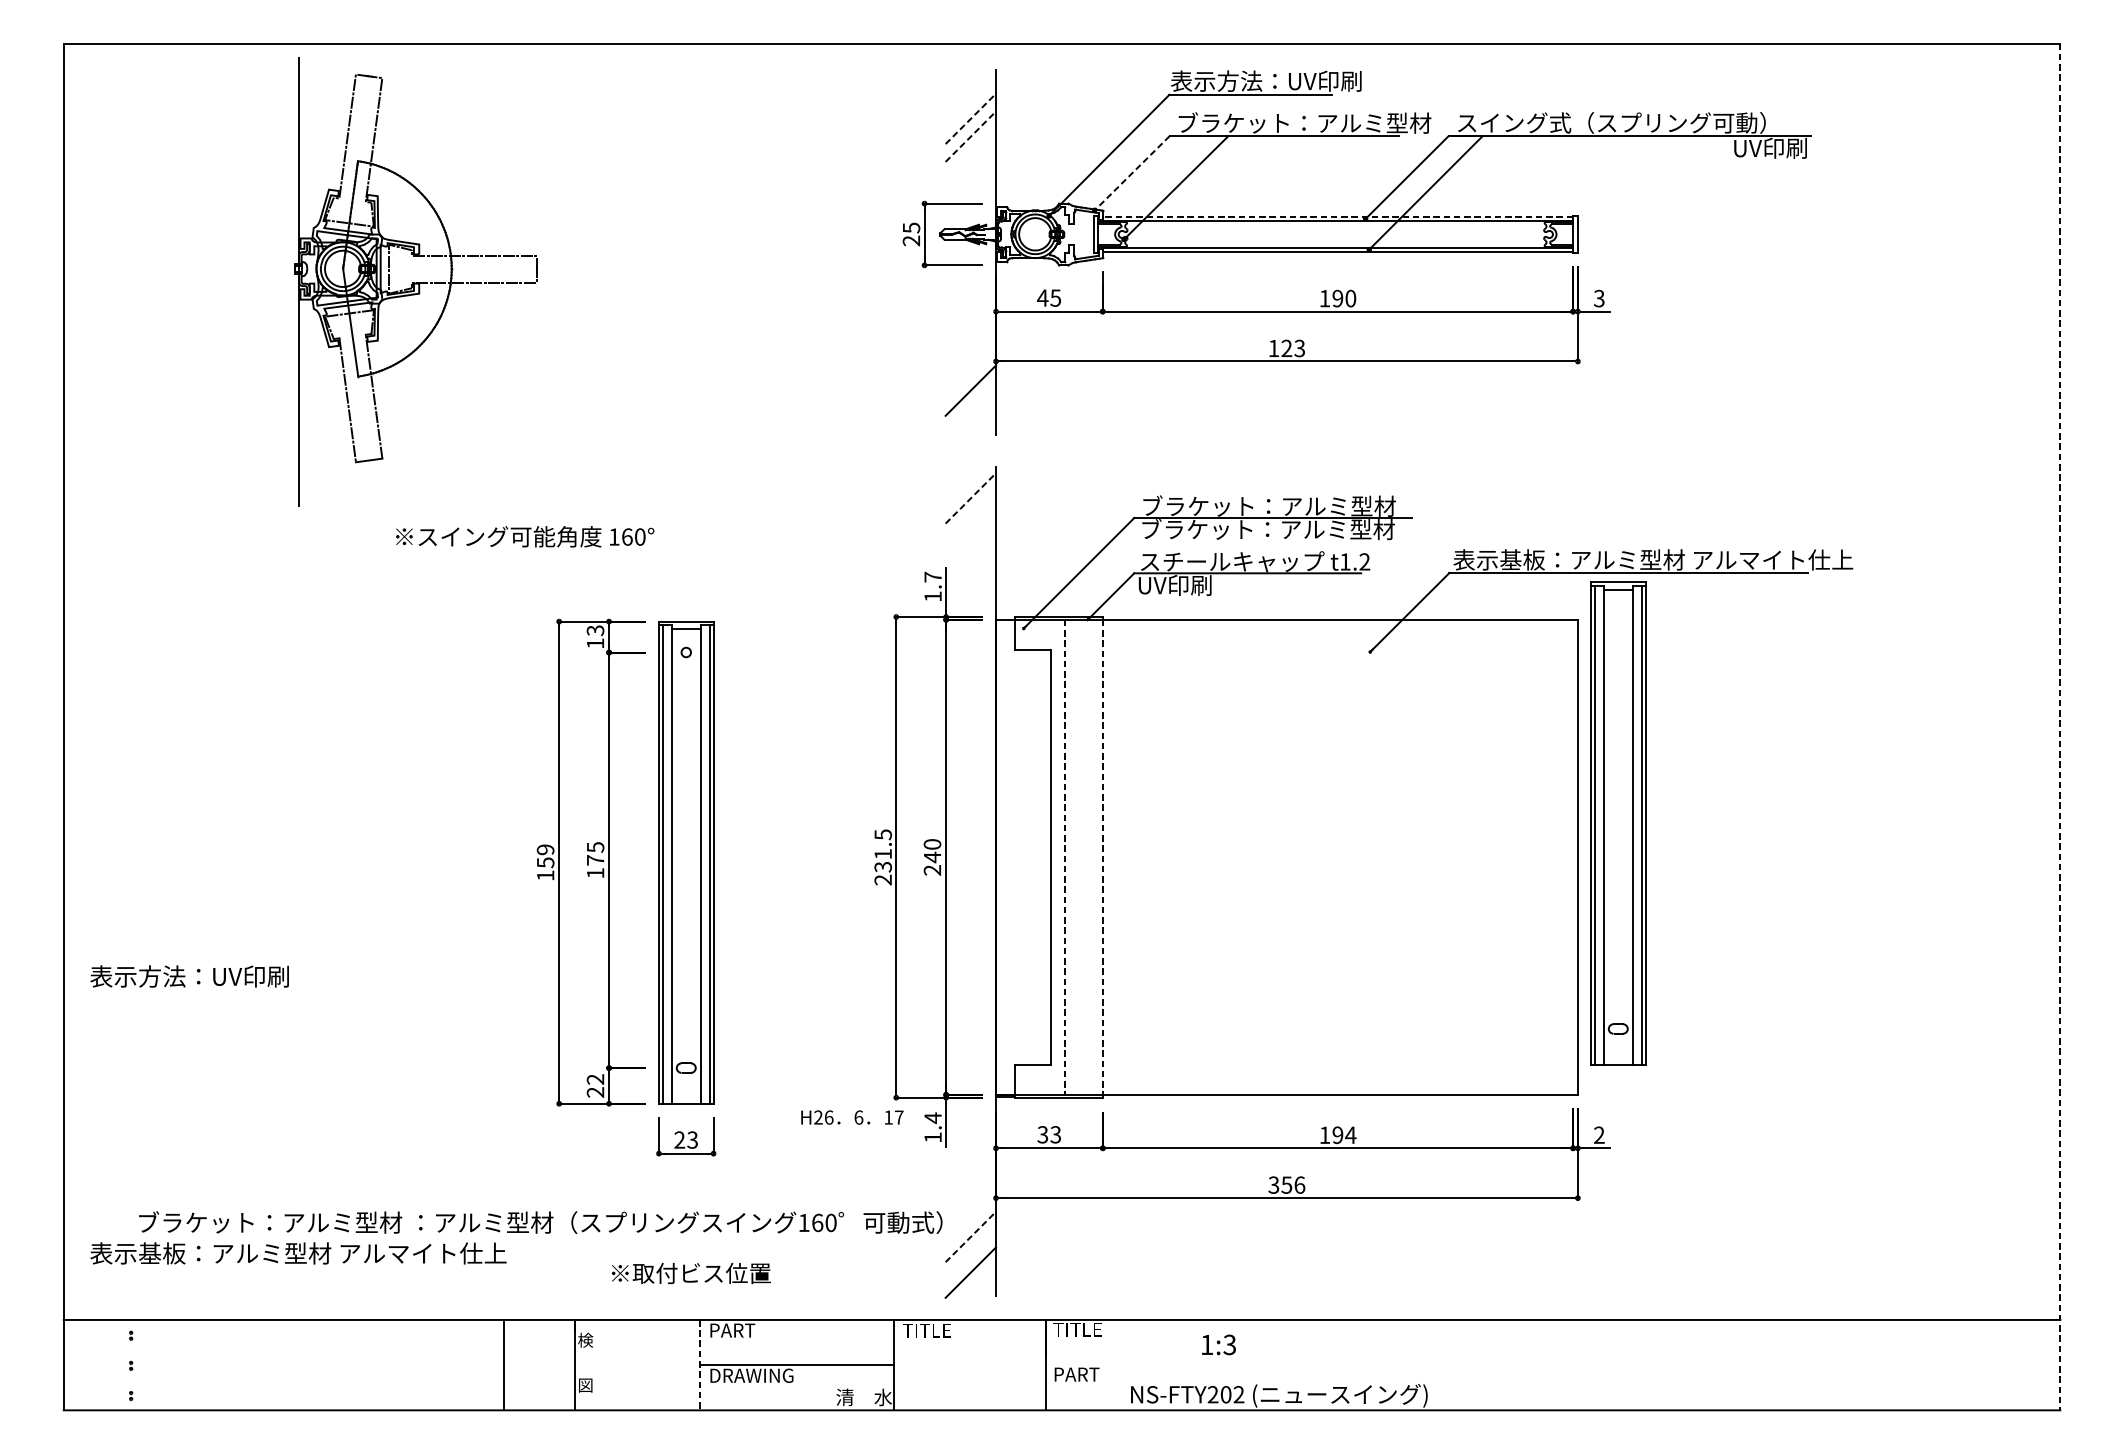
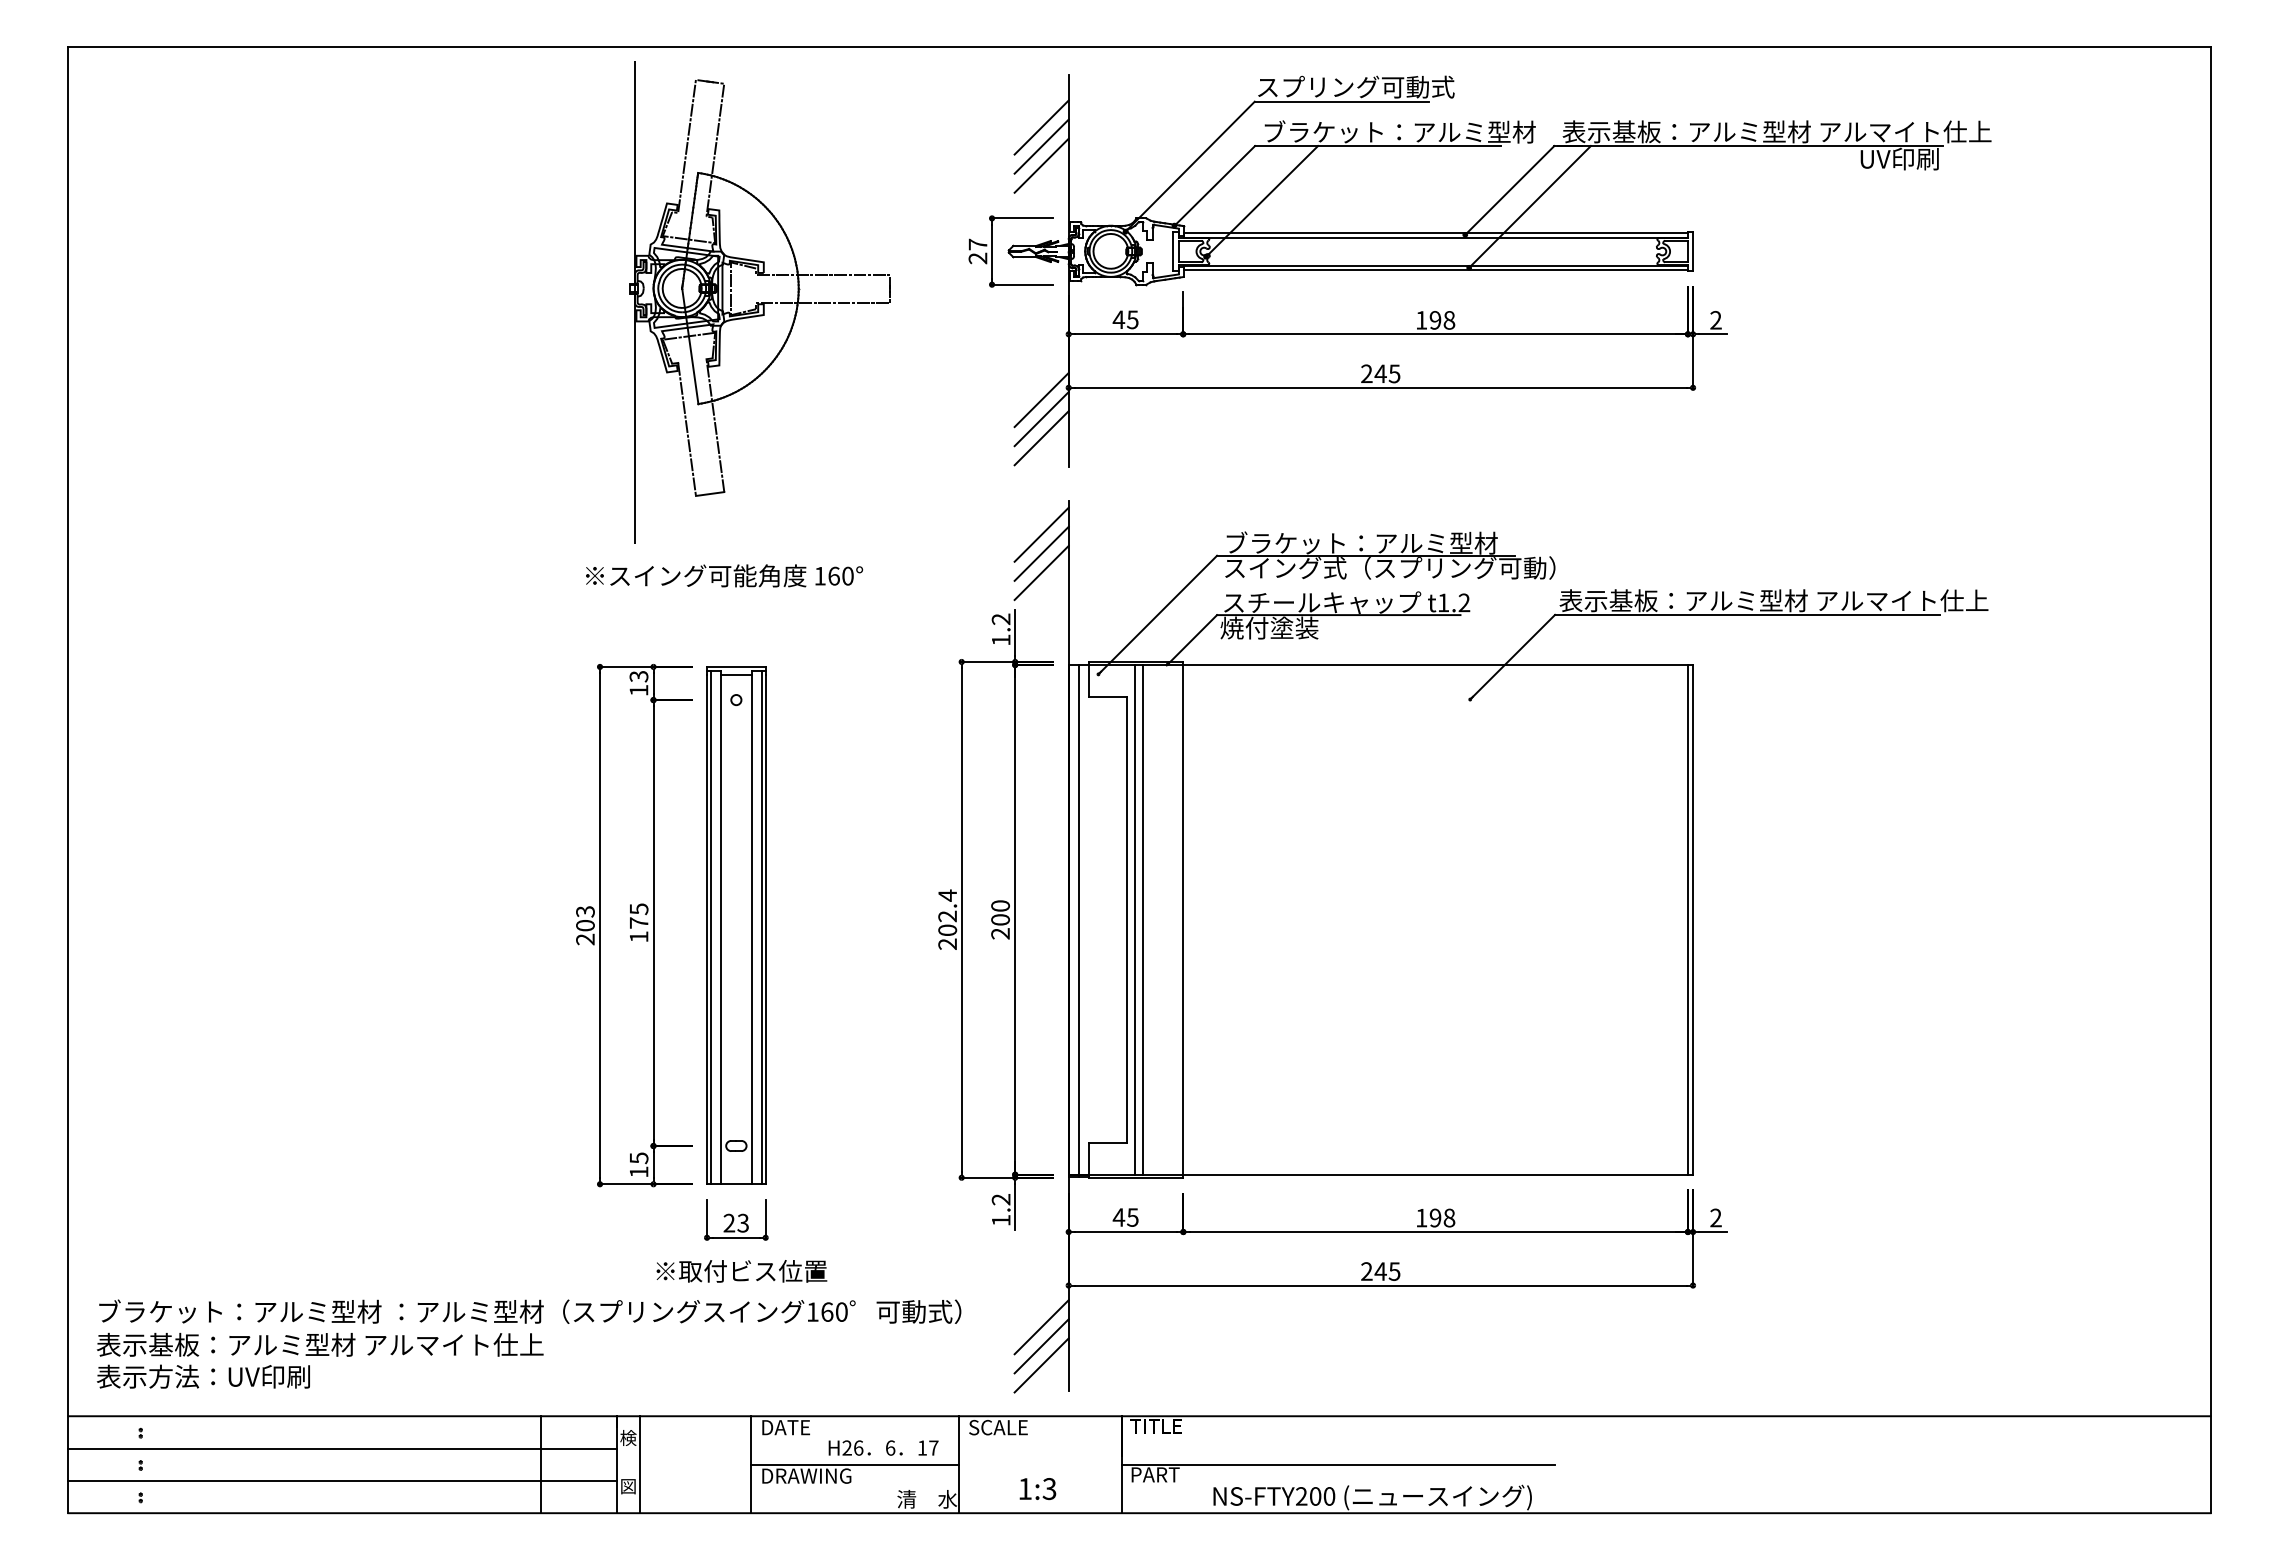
text: (1266, 80) -> (1358, 86), 表示方法：UV印刷 -> スプリング可動式
line: (971, 118) -> (1042, 127), dashed -> solid
text: (1655, 122) -> (1776, 131), スイング式（スプリング可動） -> 表示基板：アルミ型材 アルマイト仕上
line: (971, 136) -> (1042, 146), dashed -> solid
line: (970, 154) -> (1041, 165), added
line: (1131, 173) -> (1214, 186), dashed -> solid
line: (1337, 217) -> (1435, 233), dashed -> solid
text: (911, 227) -> (977, 244), 25 -> 27
part: (415, 281) -> (759, 302), moved
text: (1350, 298) -> (1449, 320), 190 -> 198
text: (1598, 298) -> (1715, 320), 3 -> 2
text: (1286, 348) -> (1380, 373), 123 -> 245
line: (970, 372) -> (1041, 399), added
line: (970, 408) -> (1041, 438), added
line: (971, 498) -> (1042, 534), dashed -> solid
line: (970, 515) -> (1041, 553), added
text: (1295, 528) -> (1390, 567), ブラケット：アルミ型材 -> スイング式（スプリング可動）
line: (970, 533) -> (1041, 572), added
text: (525, 536) -> (724, 575), moved
text: (932, 577) -> (1000, 619), 1.7 -> 1.2
text: (1183, 584) -> (1269, 627), UV印刷 -> 焼付塗装
line: (2060, 727) -> (2210, 780), dashed -> solid
part: (1618, 823) -> (1736, 883), removed
text: (883, 850) -> (947, 912), 231.5 -> 202.4
text: (932, 857) -> (1000, 919), 240 -> 200
line: (1057, 857) -> (1134, 919), added
line: (1064, 857) -> (1142, 919), dashed -> solid
line: (1103, 857) -> (1183, 919), dashed -> solid
line: (1572, 857) -> (1687, 919), added
line: (1005, 858) -> (1078, 921), added
text: (545, 862) -> (585, 925), 159 -> 203
text: (189, 976) -> (203, 1376), moved
text: (595, 1085) -> (638, 1164), 22 -> 15
text: (852, 1117) -> (883, 1447), moved
text: (932, 1117) -> (1000, 1199), 1.4 -> 1.2
text: (1048, 1134) -> (1125, 1217), 33 -> 45
text: (1350, 1134) -> (1449, 1217), 194 -> 198
text: (1286, 1185) -> (1380, 1271), 356 -> 245
text: (541, 1222) -> (530, 1311), moved
line: (971, 1236) -> (1042, 1326), dashed -> solid
line: (970, 1254) -> (1041, 1346), added
text: (691, 1273) -> (741, 1271), moved
text: (733, 1330) -> (787, 1427), PART -> DATE
text: (930, 1330) -> (998, 1427), TITLE -> SCALE
text: (1218, 1344) -> (1037, 1488), moved
line: (319, 1350) -> (342, 1448), added
line: (595, 1364) -> (639, 1464), added
line: (1247, 1364) -> (1338, 1464), added
line: (699, 1365) -> (750, 1465), dashed -> solid
line: (319, 1379) -> (342, 1480), added
text: (1239, 1394) -> (1329, 1496), NS-FTY202 -> NS-FTY200

